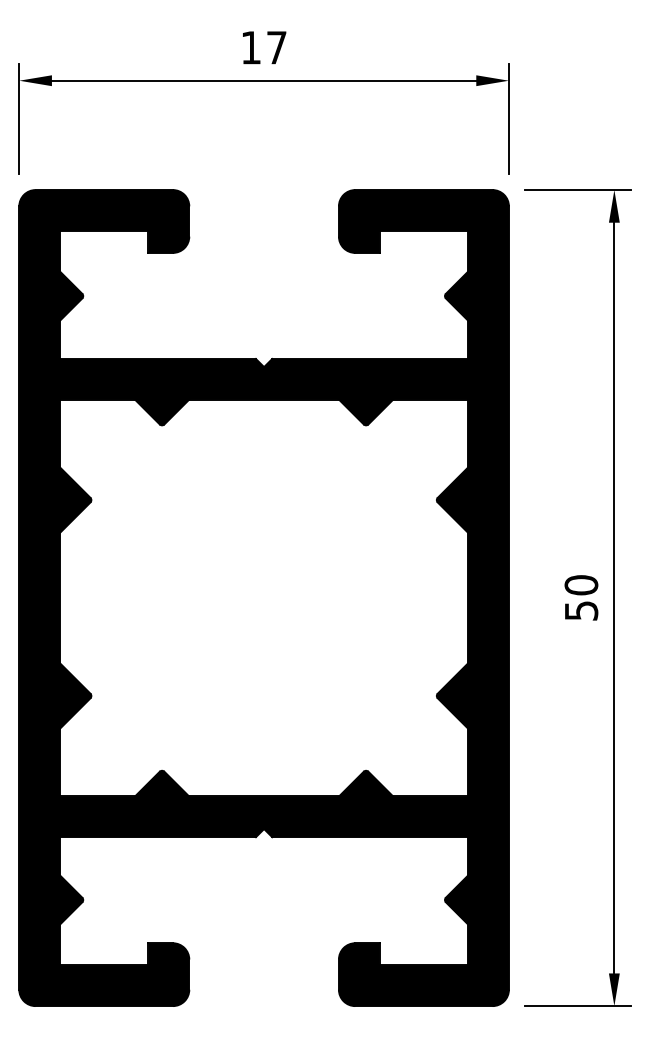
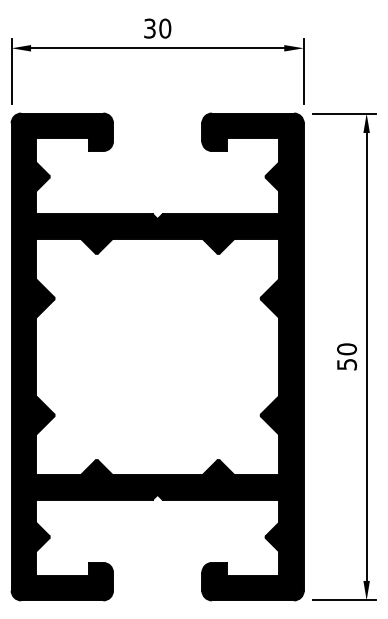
text: (263, 47) -> (157, 28), 17 -> 30

